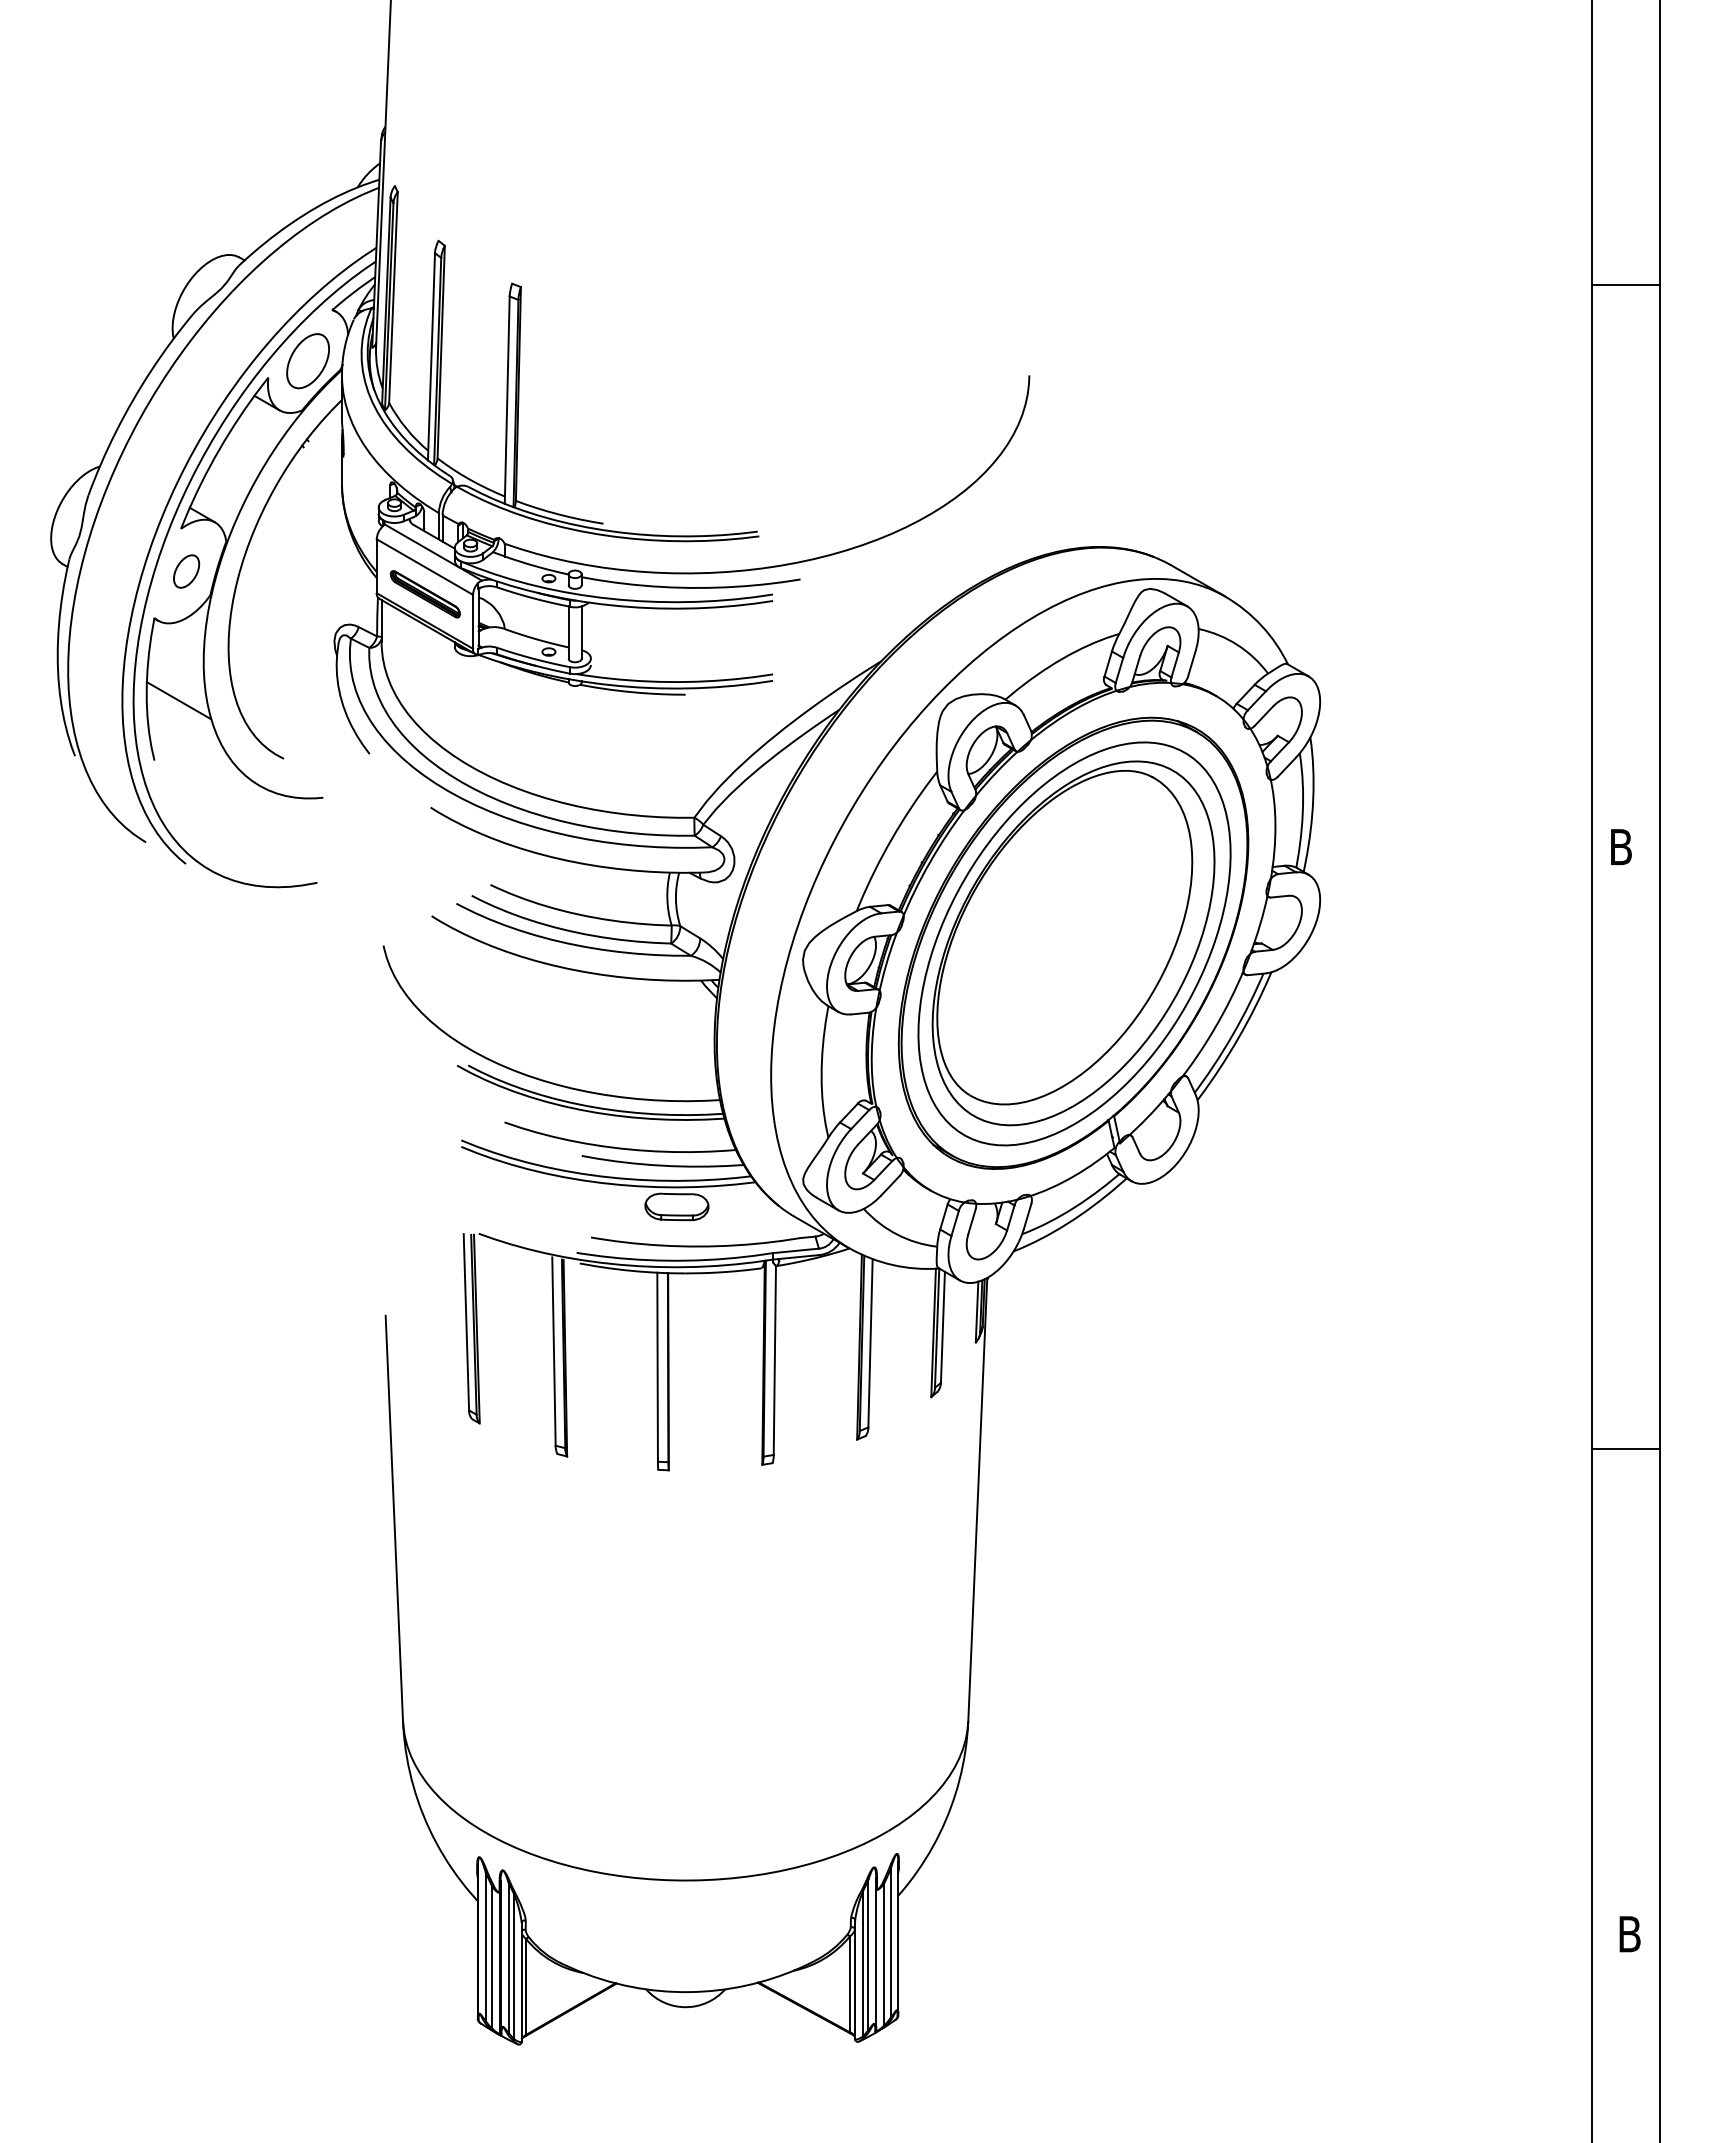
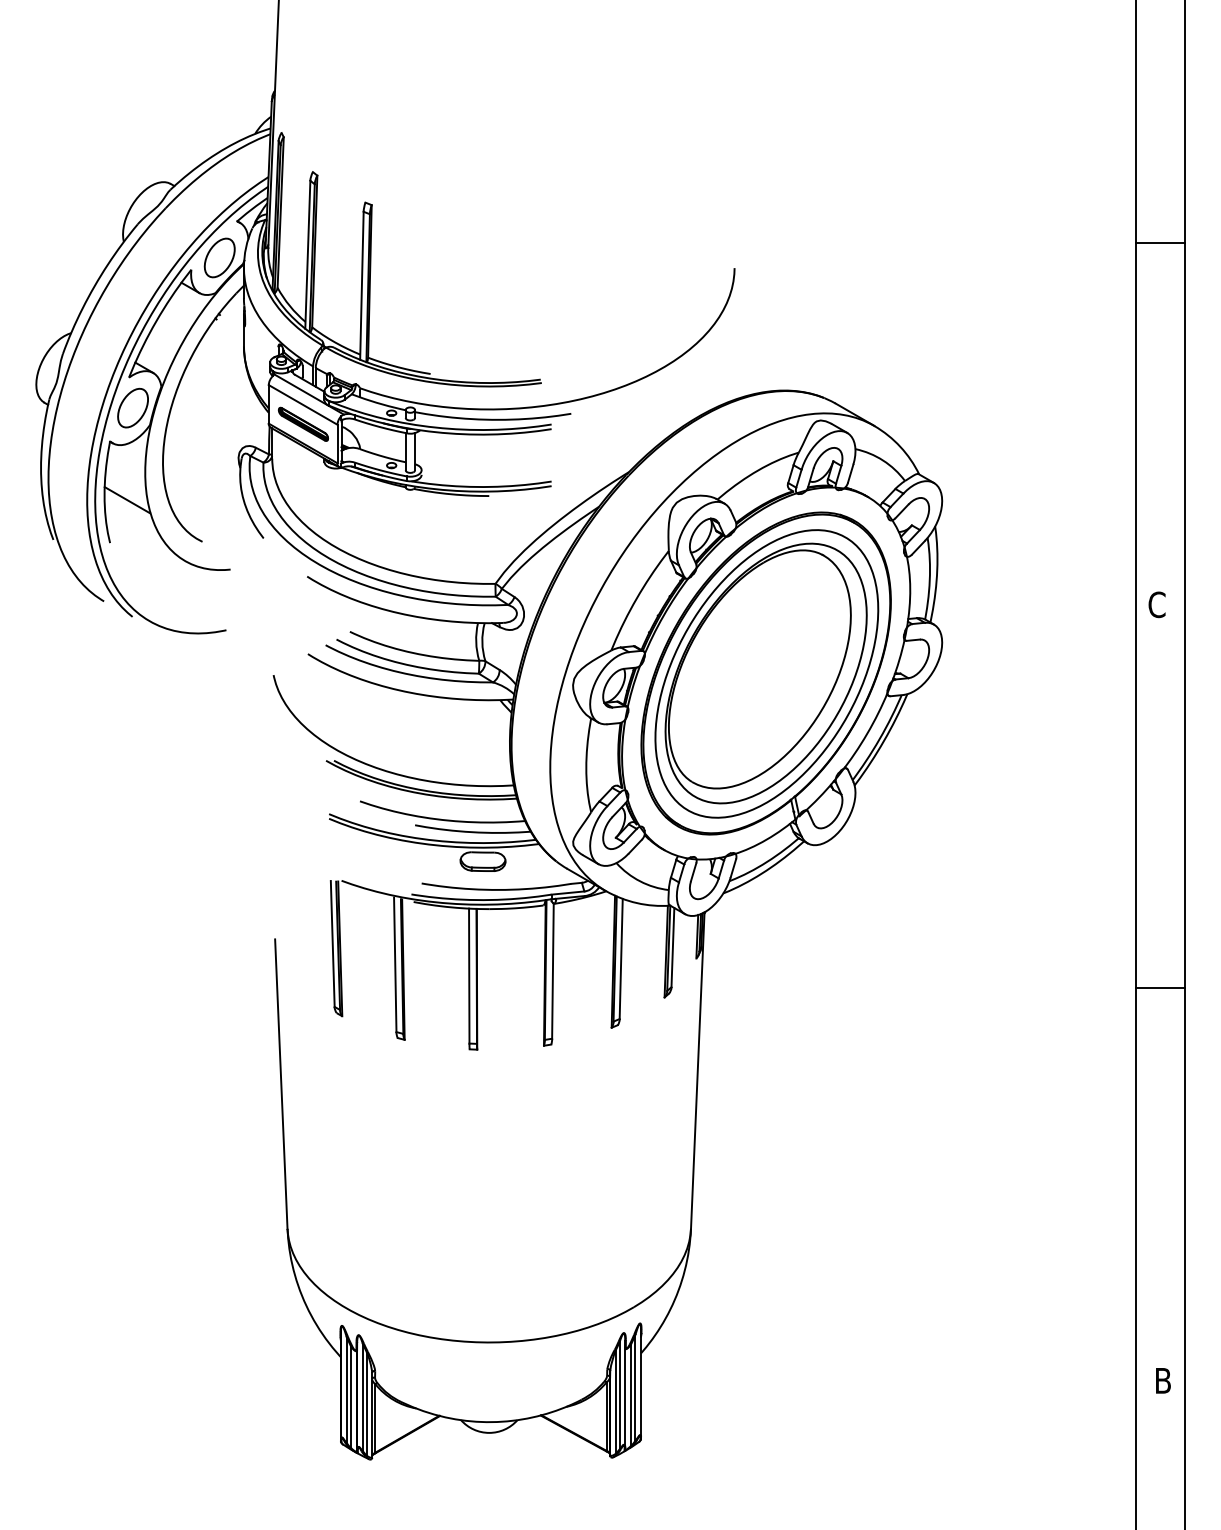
line: (1625, 284) -> (1160, 243), moved
part: (186, 571) -> (132, 408), size x1.67
text: (1621, 846) -> (1157, 604), B -> C
line: (1625, 1449) -> (1160, 988), moved

